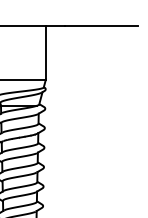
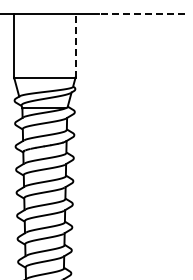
line: (101, 25) -> (141, 13), solid -> dashed
line: (45, 52) -> (75, 45), solid -> dashed

